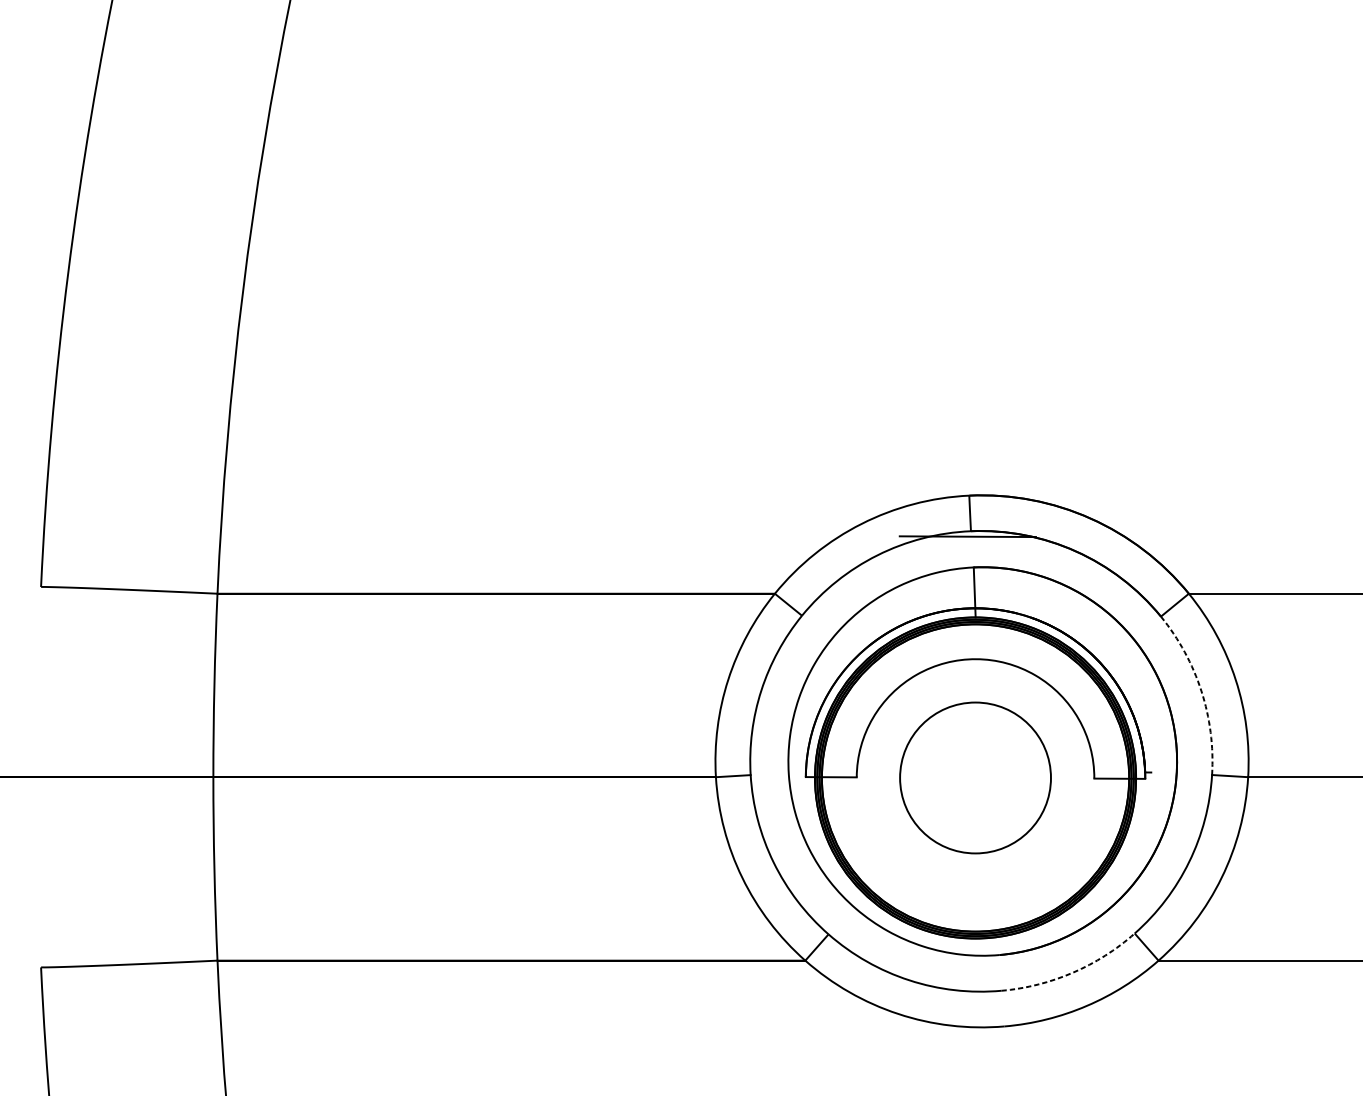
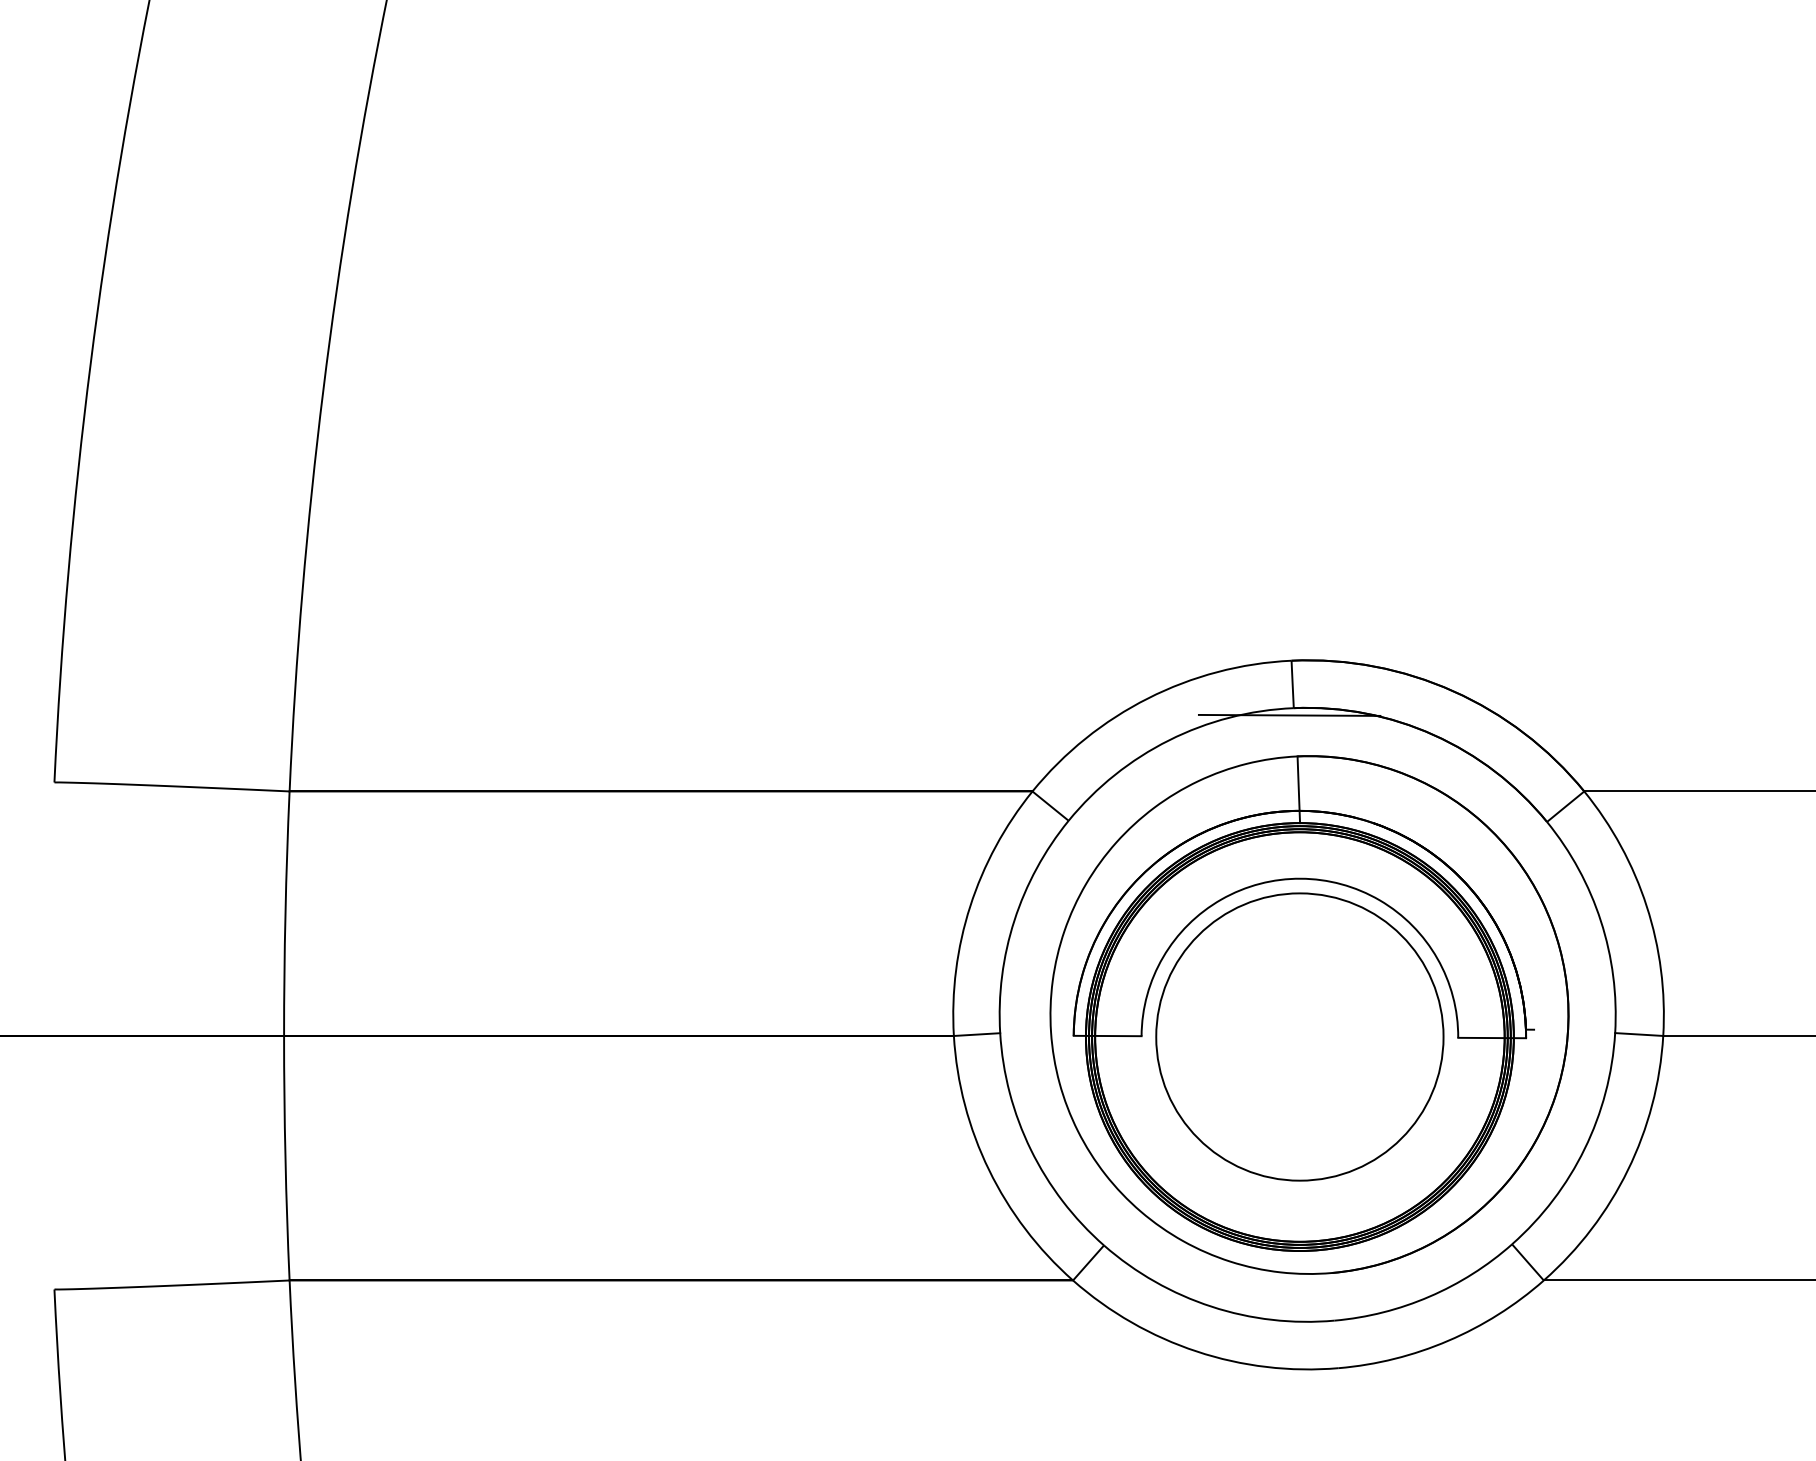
arc: (1201, 691) -> (1600, 921), dashed -> solid
circle: (975, 777) -> (1299, 1036), size x1.43
arc: (1072, 972) -> (1429, 1296), dashed -> solid

